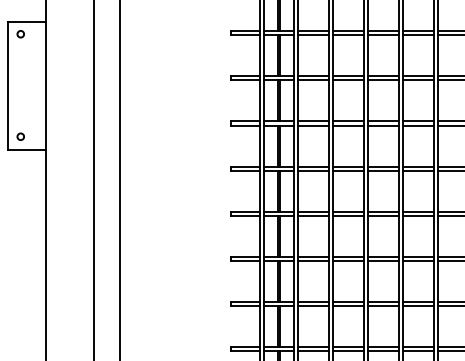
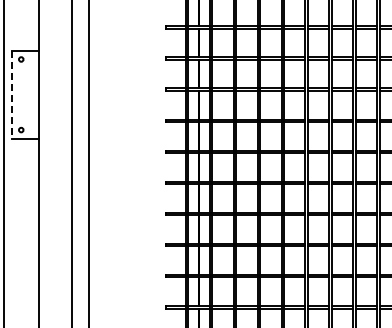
line: (8, 86) -> (12, 95), solid -> dashed

